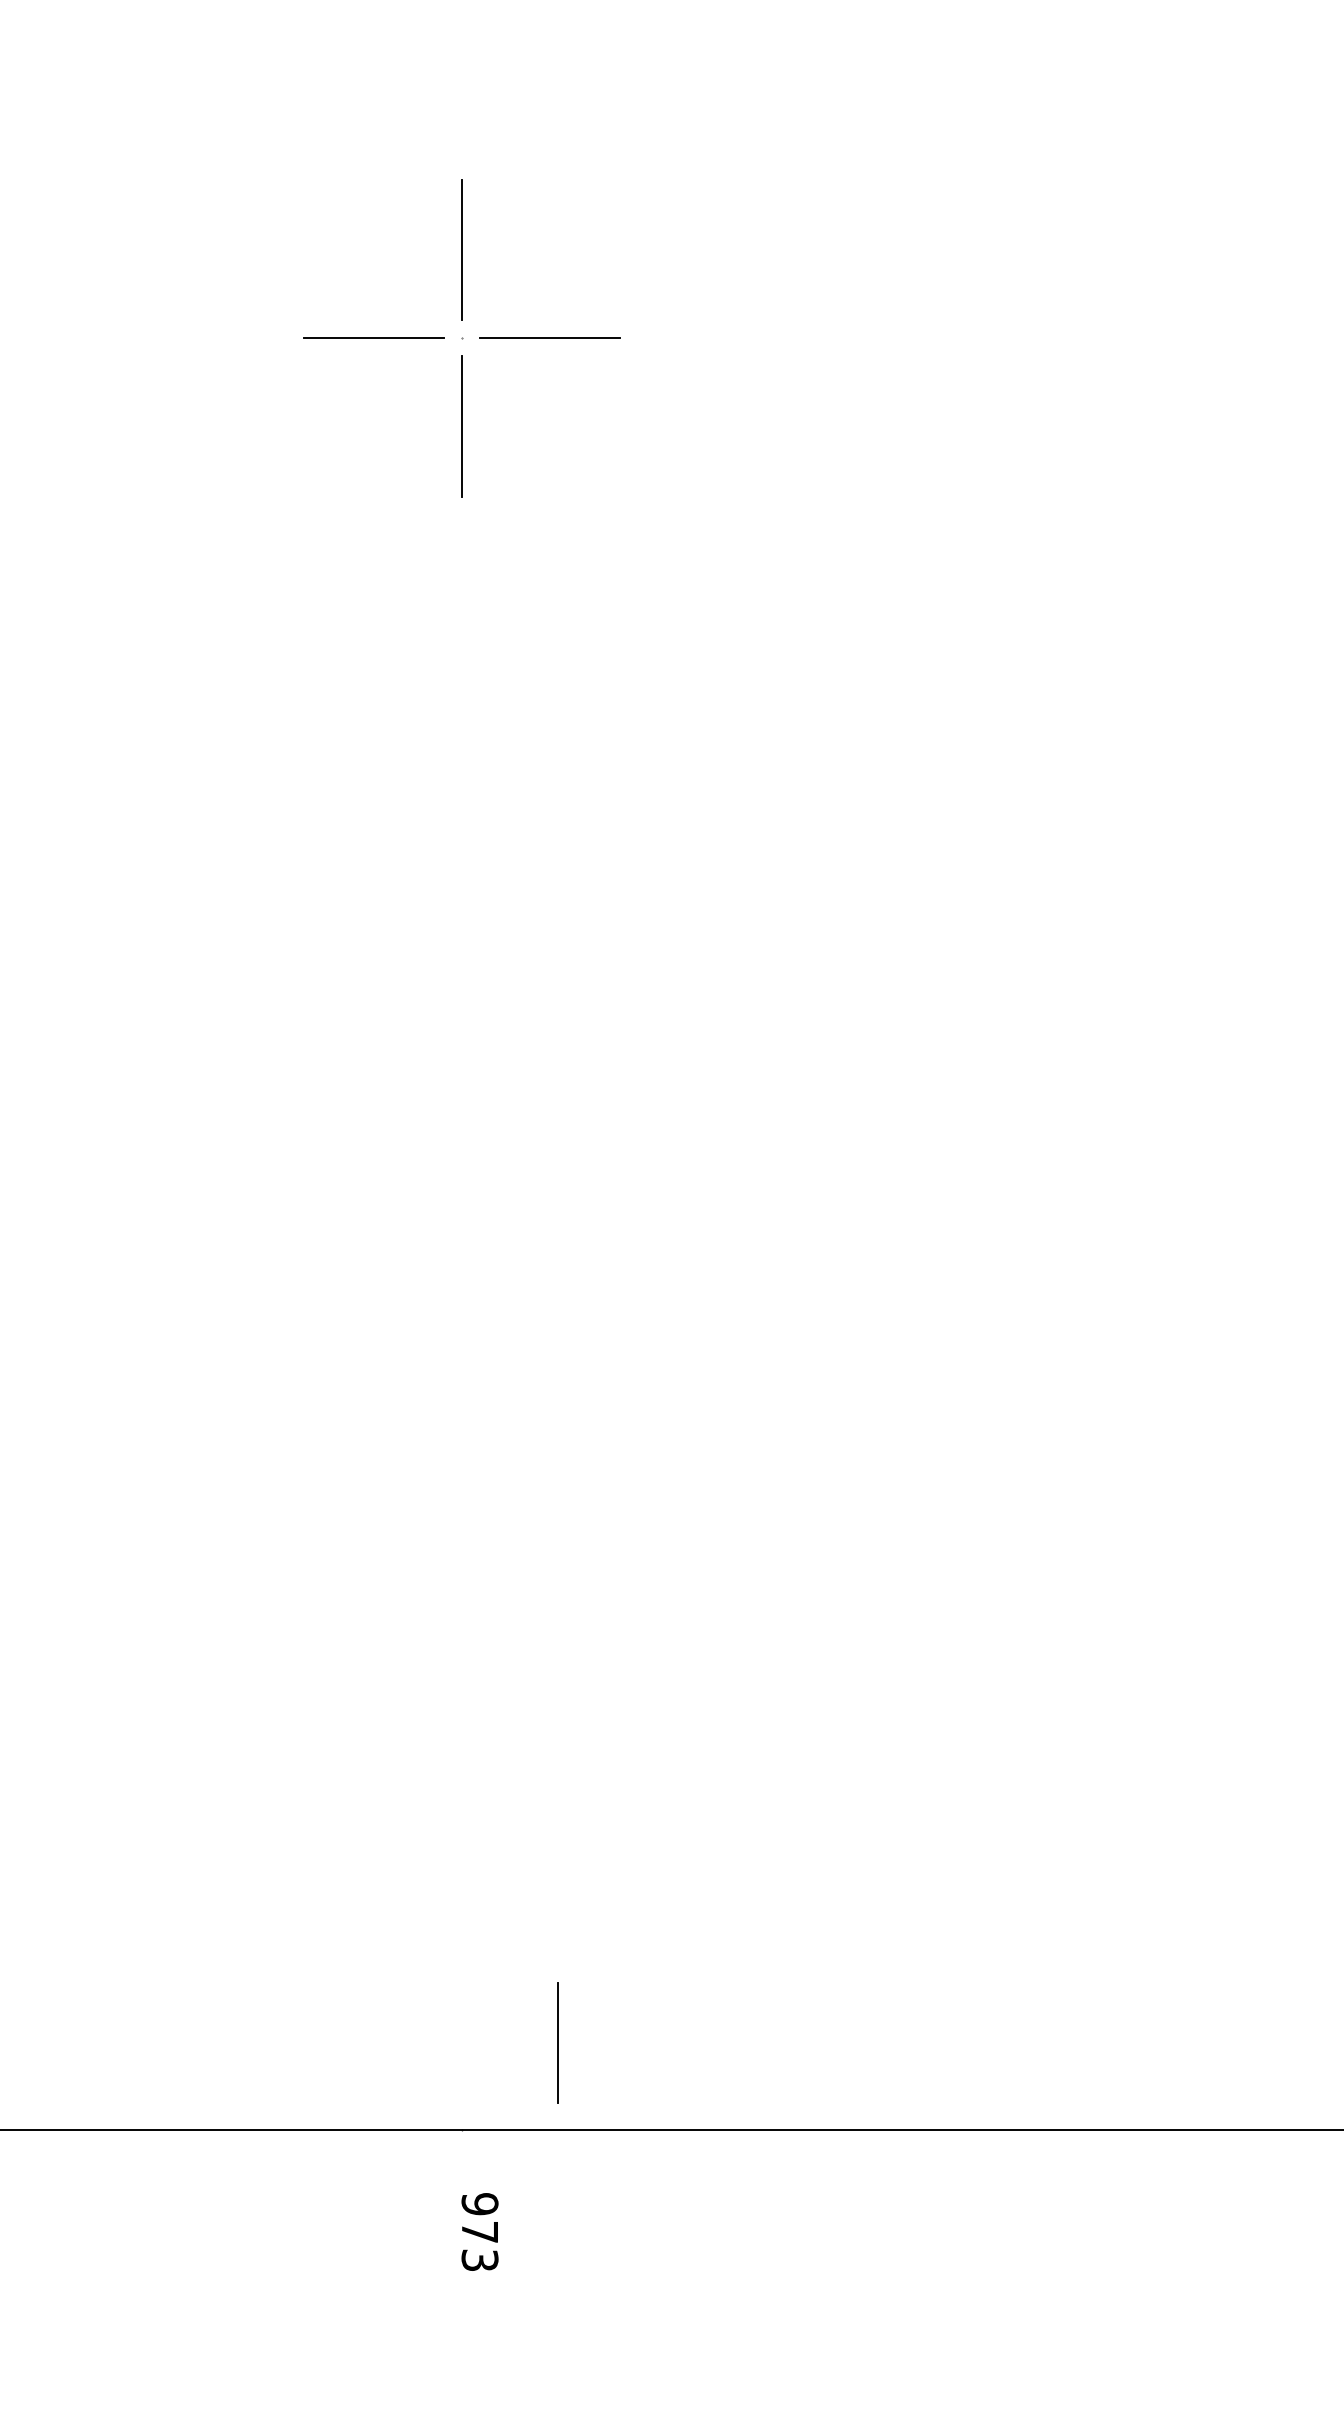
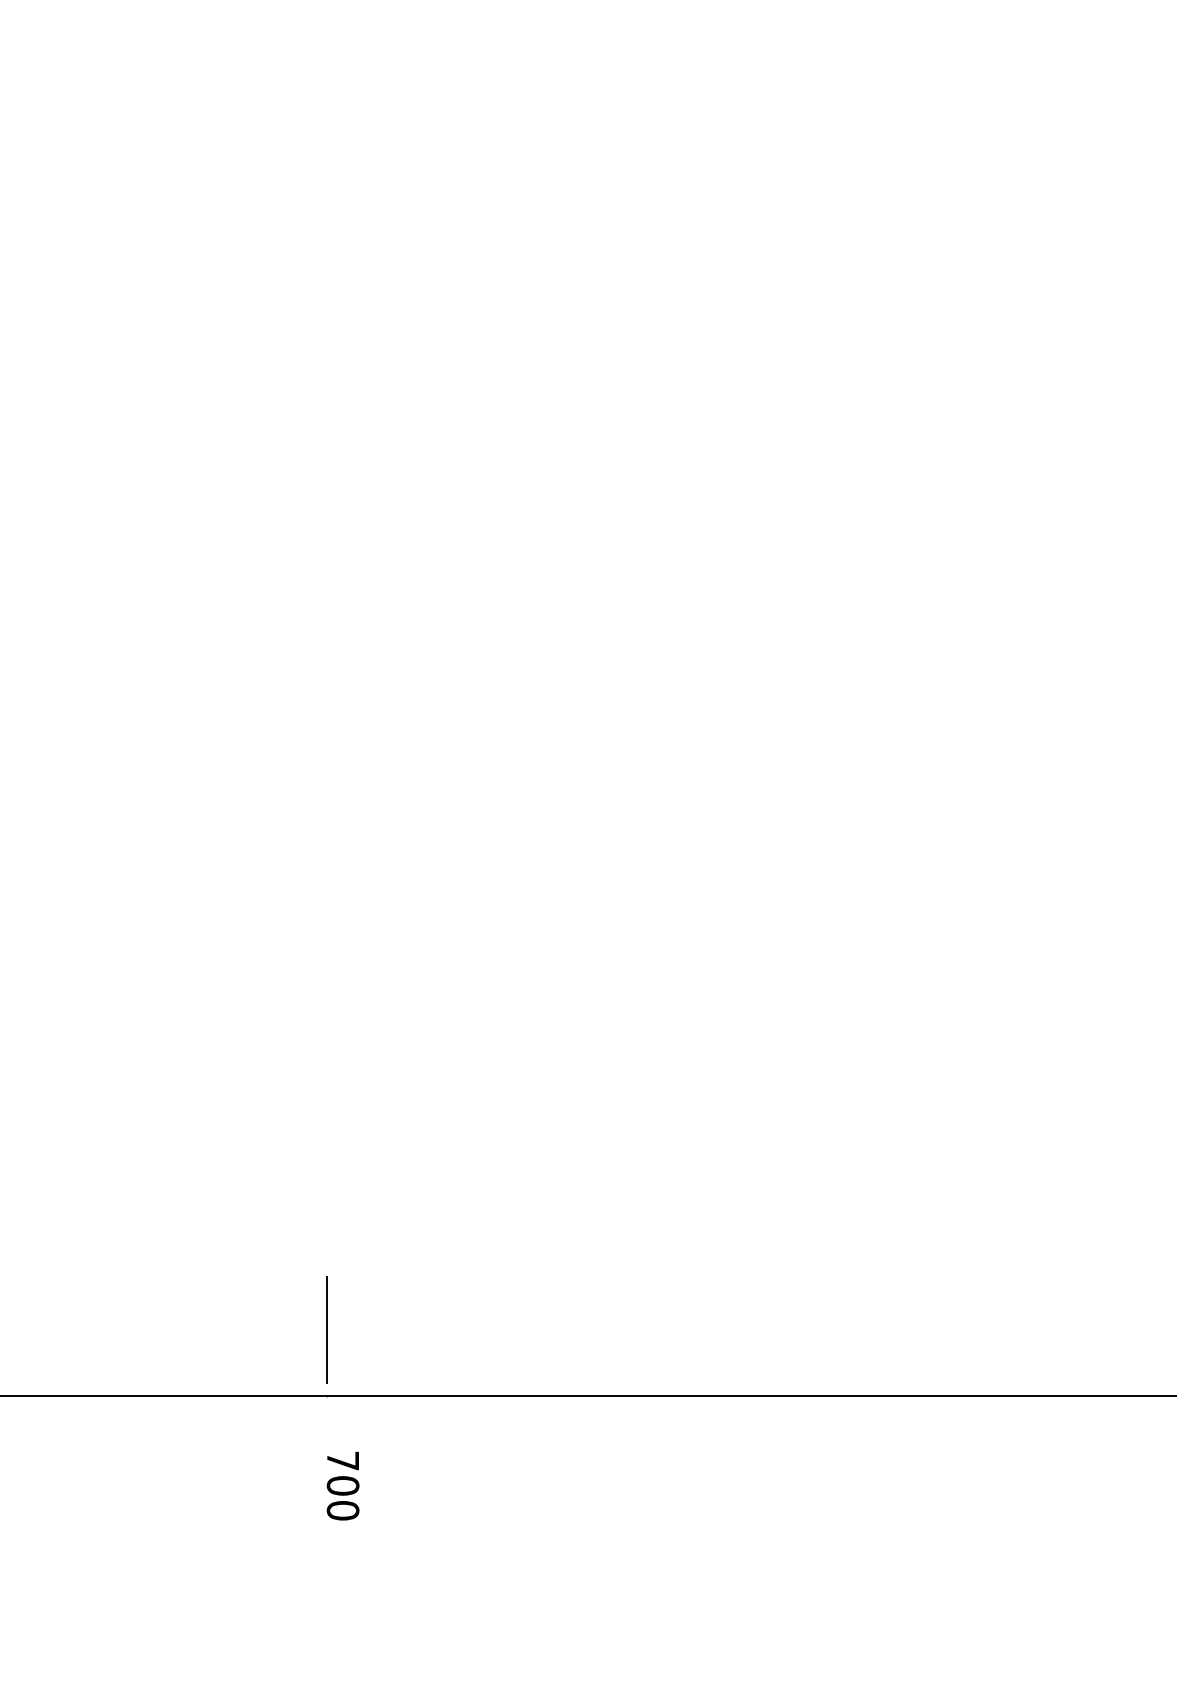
line: (557, 2042) -> (326, 1329), moved
text: (479, 2232) -> (342, 1486), 973 -> 700

